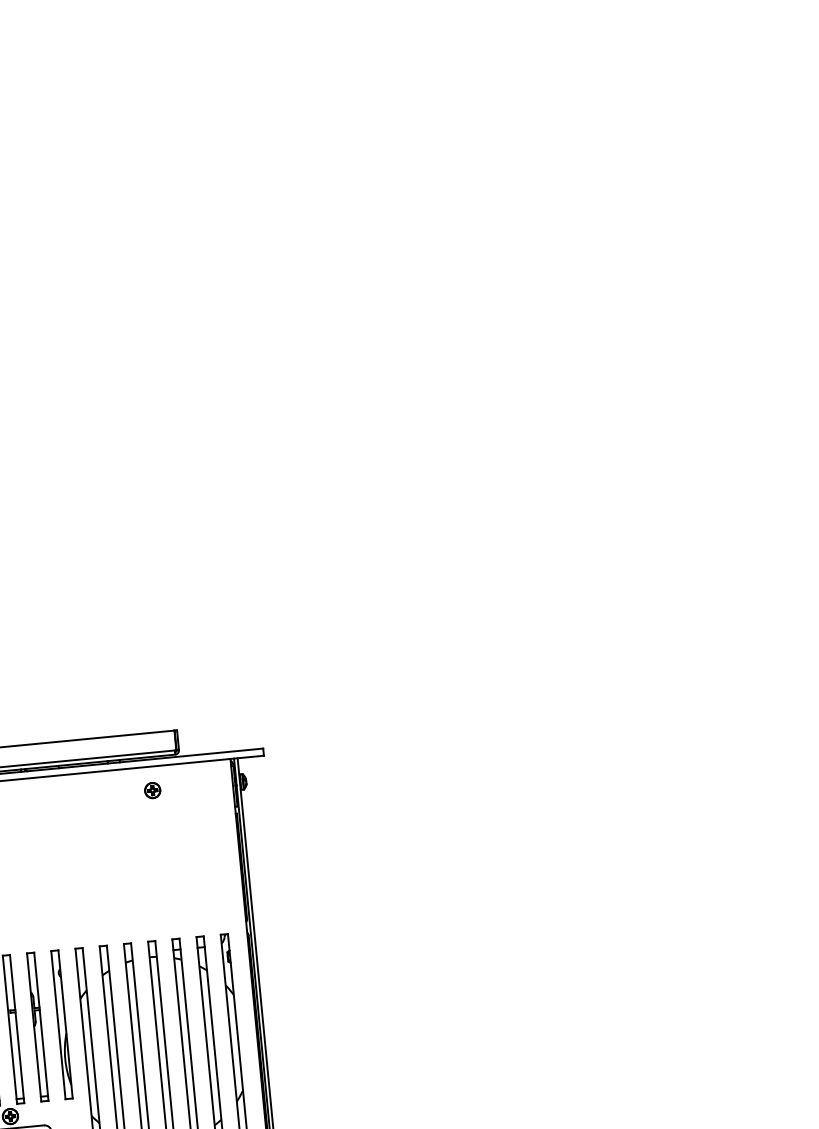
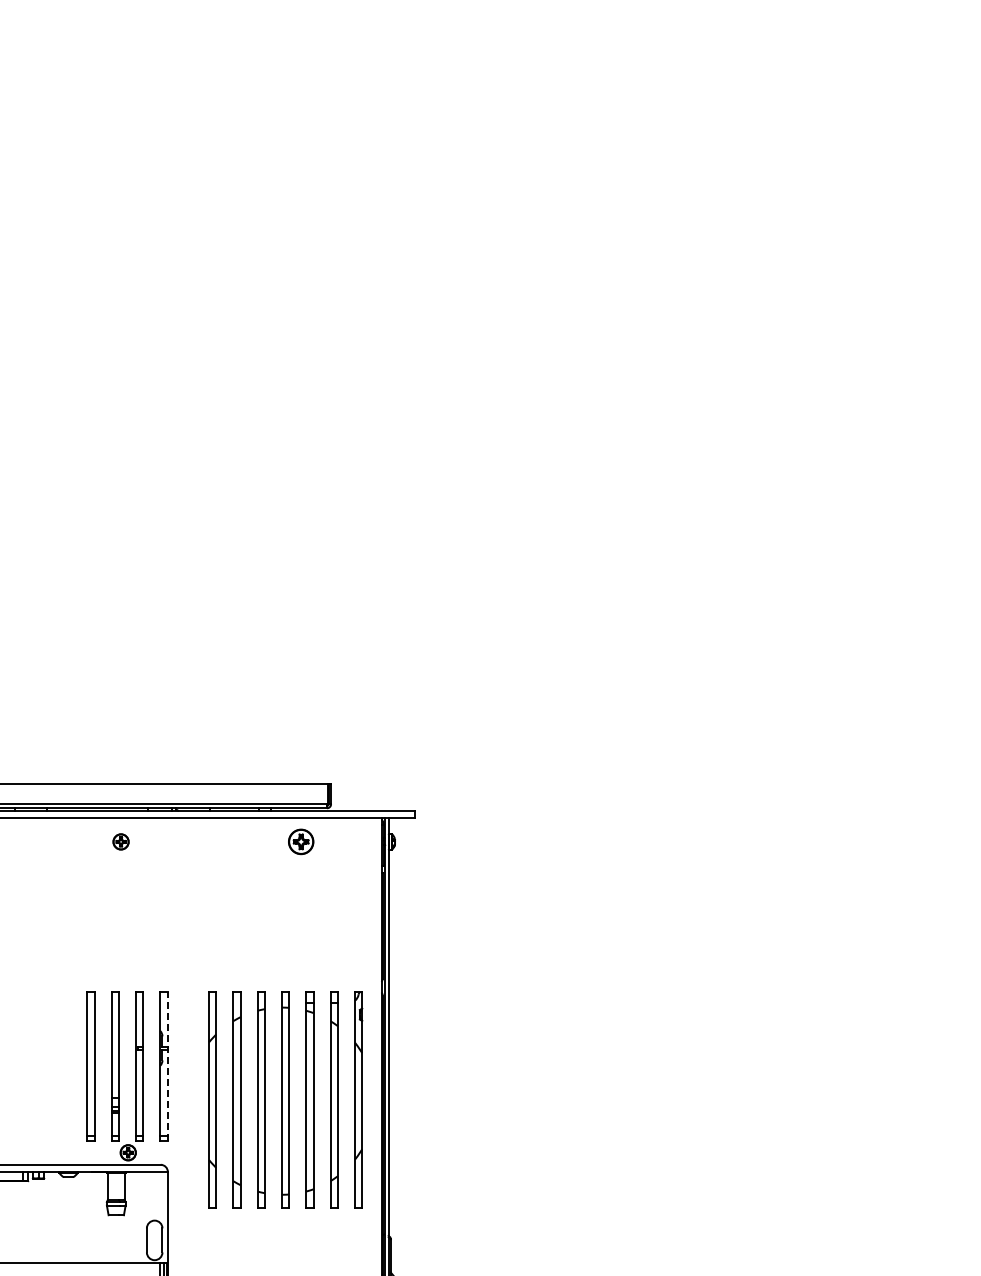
part: (152, 790) -> (300, 841), size x1.6
part: (62, 1024) -> (188, 1066), removed
line: (41, 1025) -> (167, 1065), solid -> dashed

